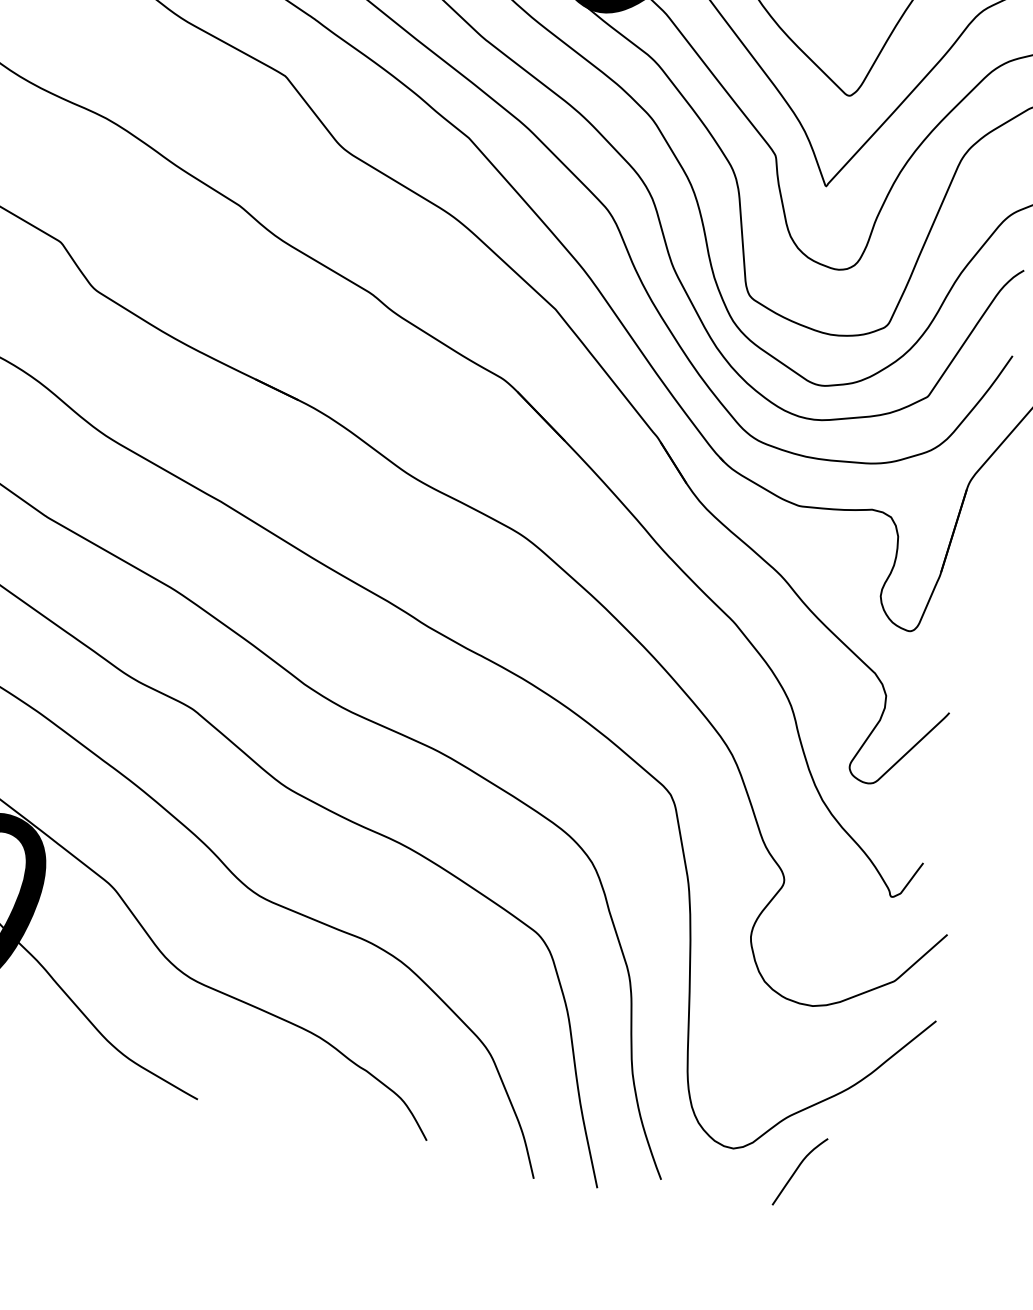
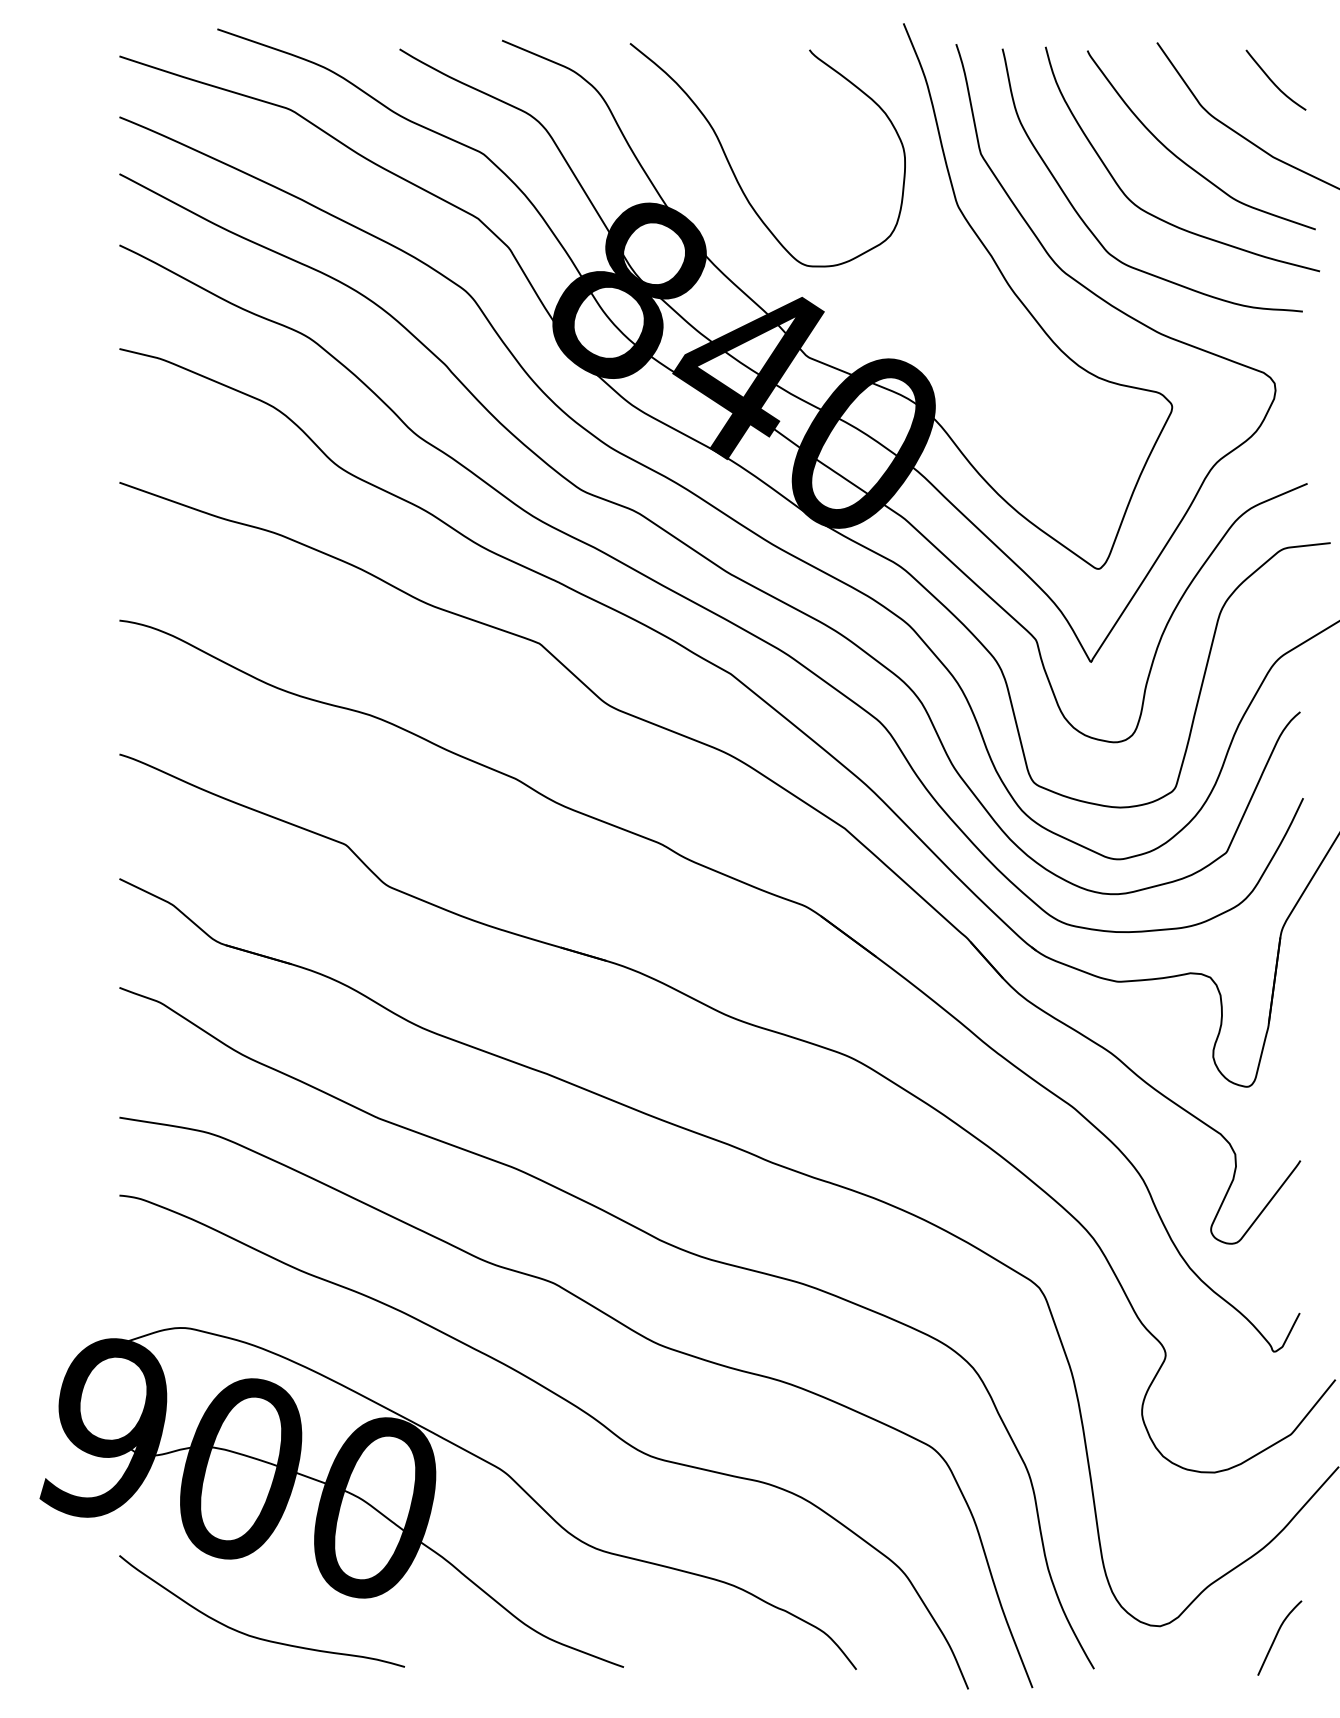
curve: (798, 1168) -> (1277, 1635), moved

